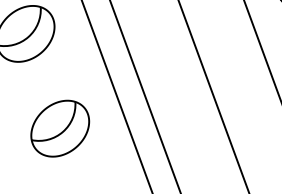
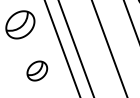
part: (60, 127) -> (37, 70), size x0.7

